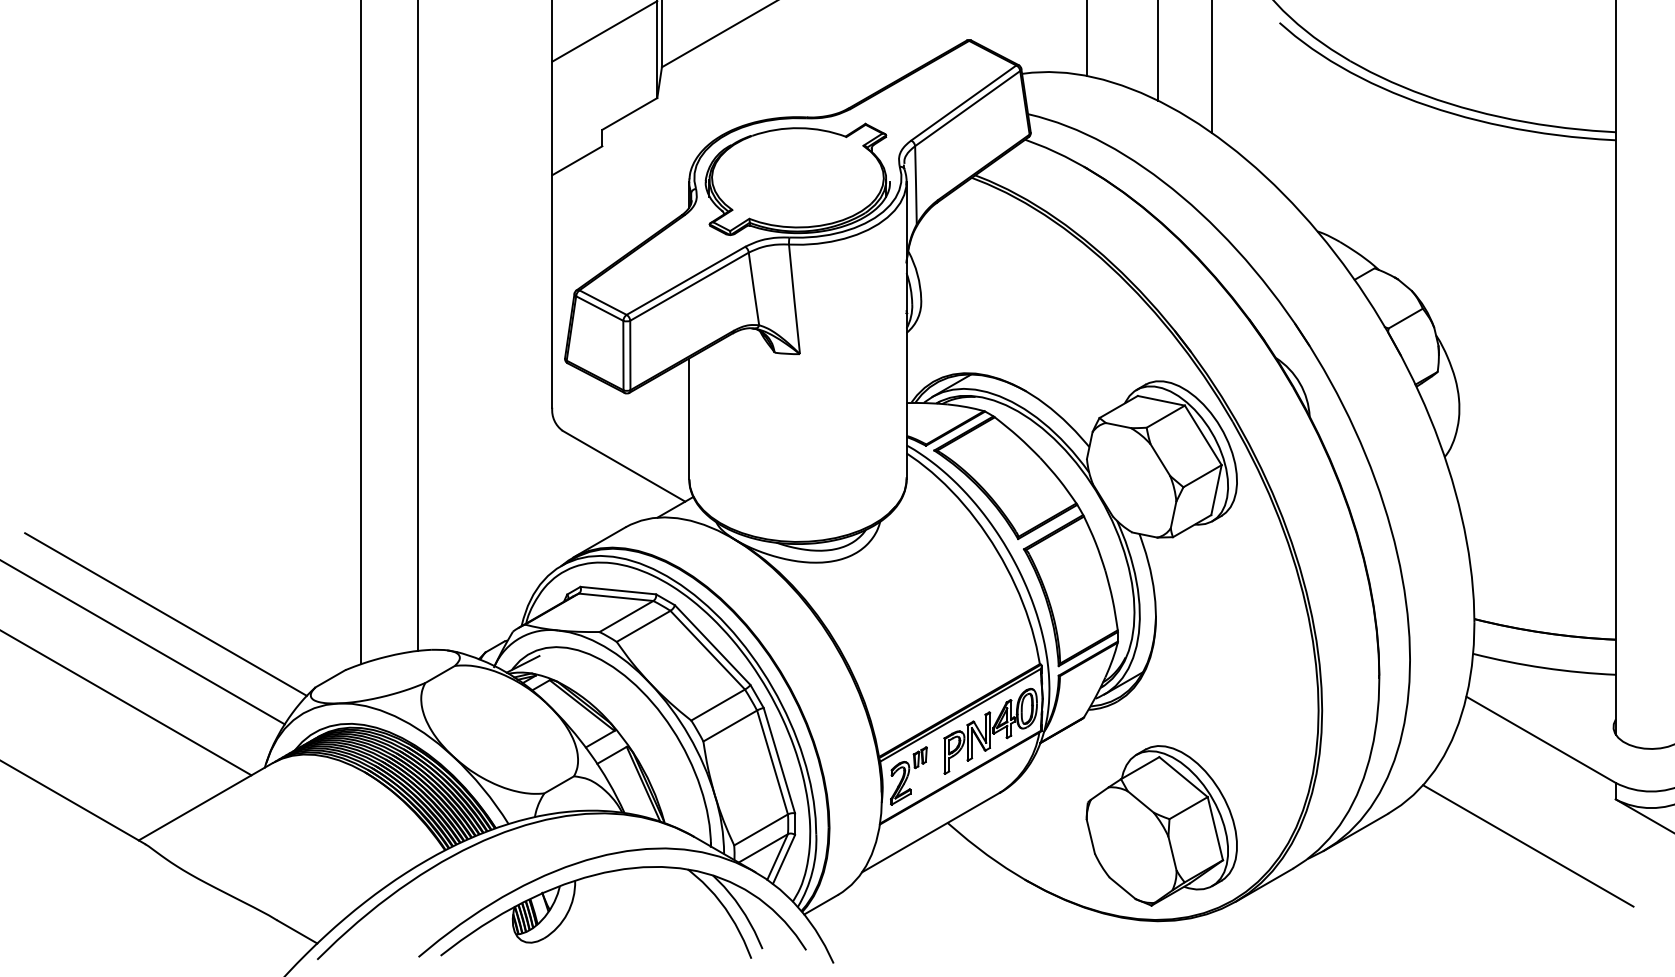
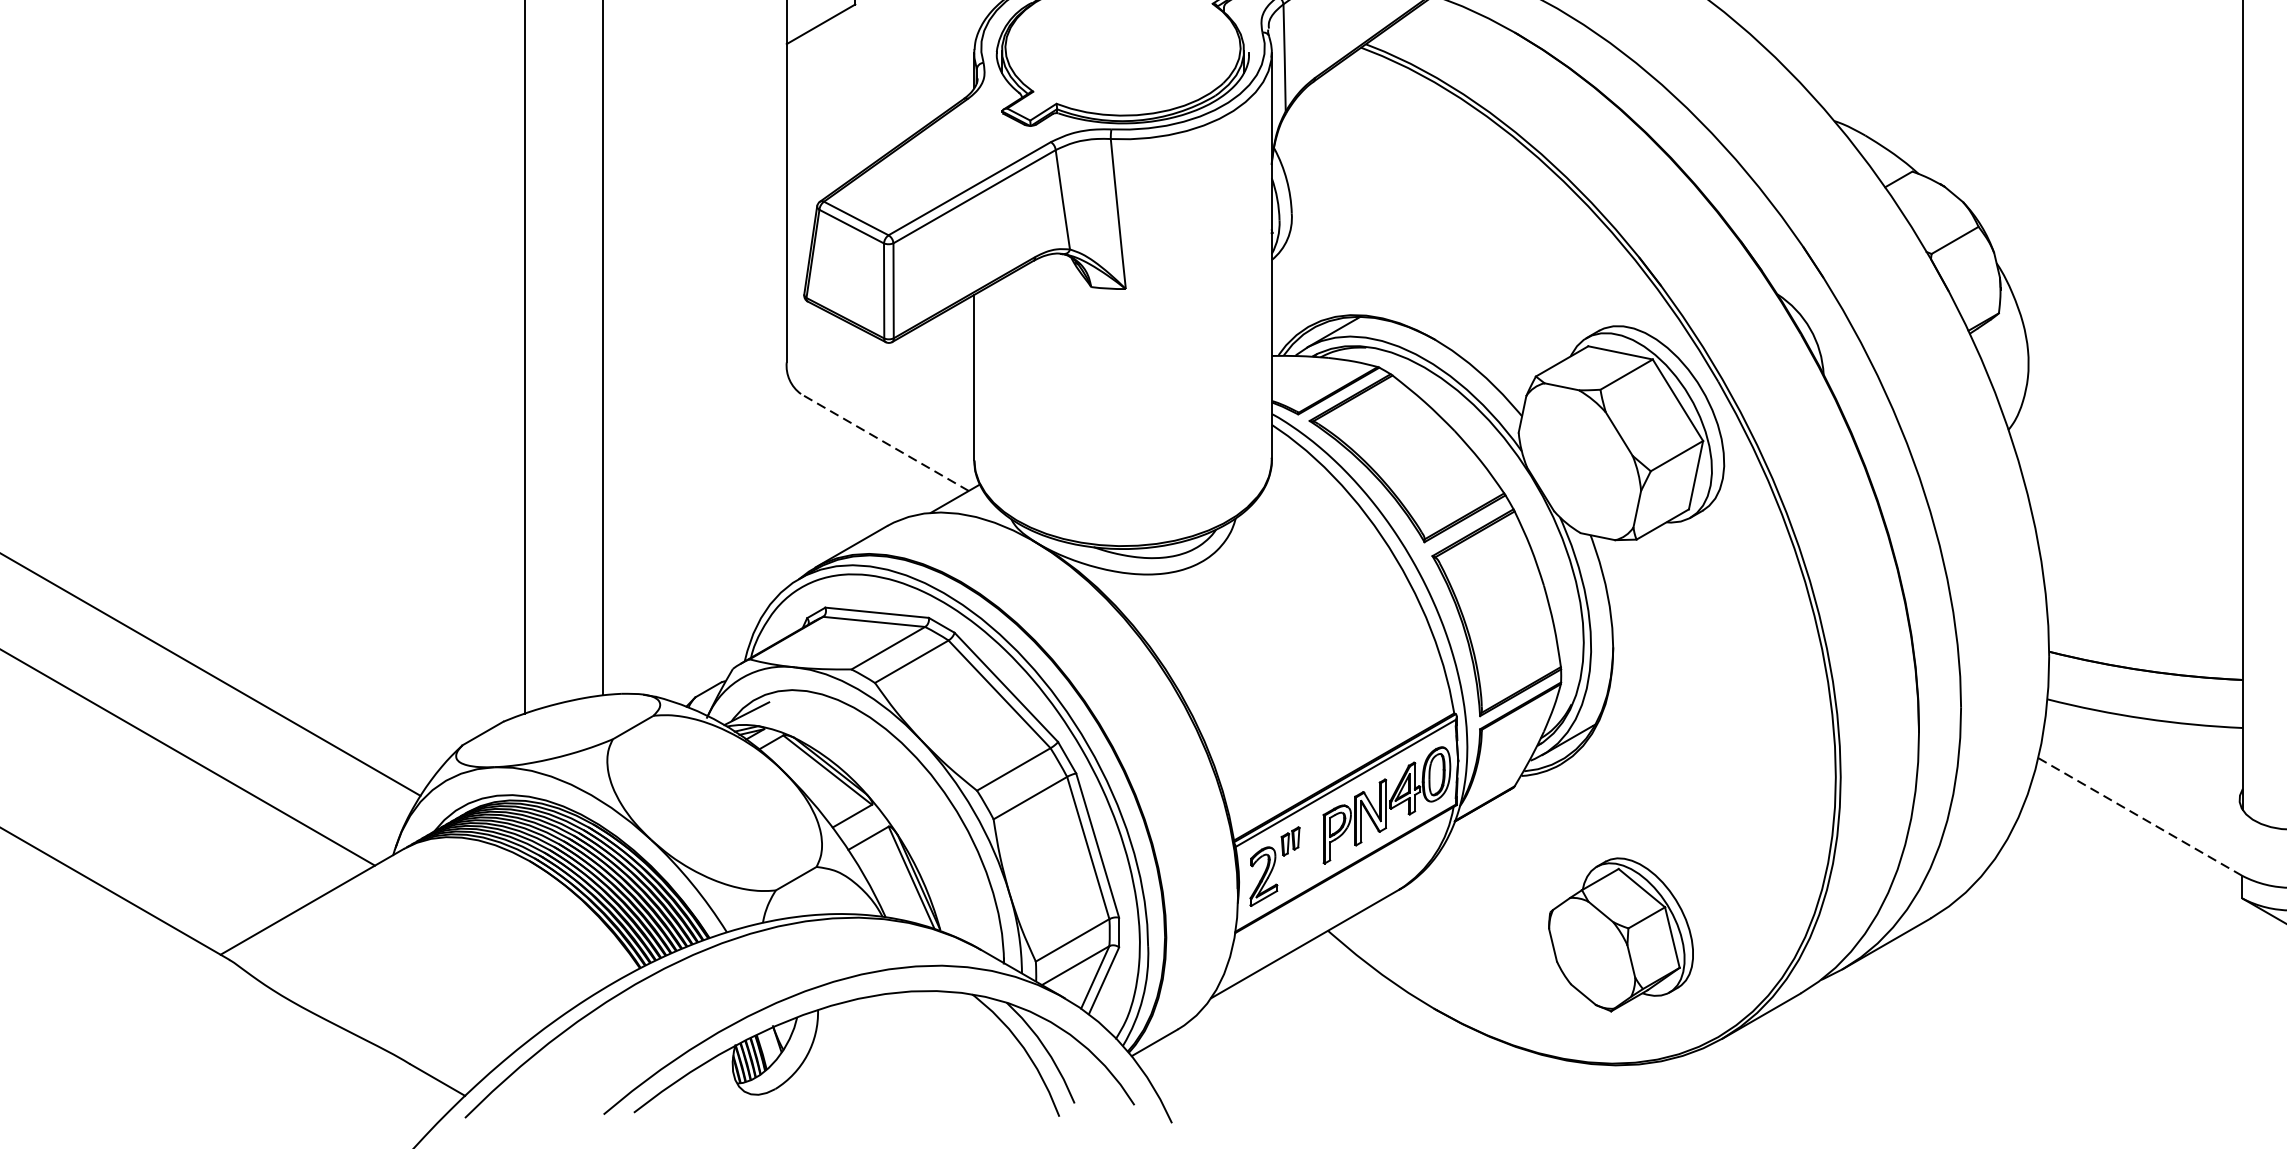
line: (624, 466) -> (885, 442), solid -> dashed
line: (165, 614) -> (257, 645), removed
line: (1541, 740) -> (2140, 817), solid -> dashed
part: (1161, 825) -> (1620, 934), size x0.7
line: (1528, 845) -> (2123, 961), removed

